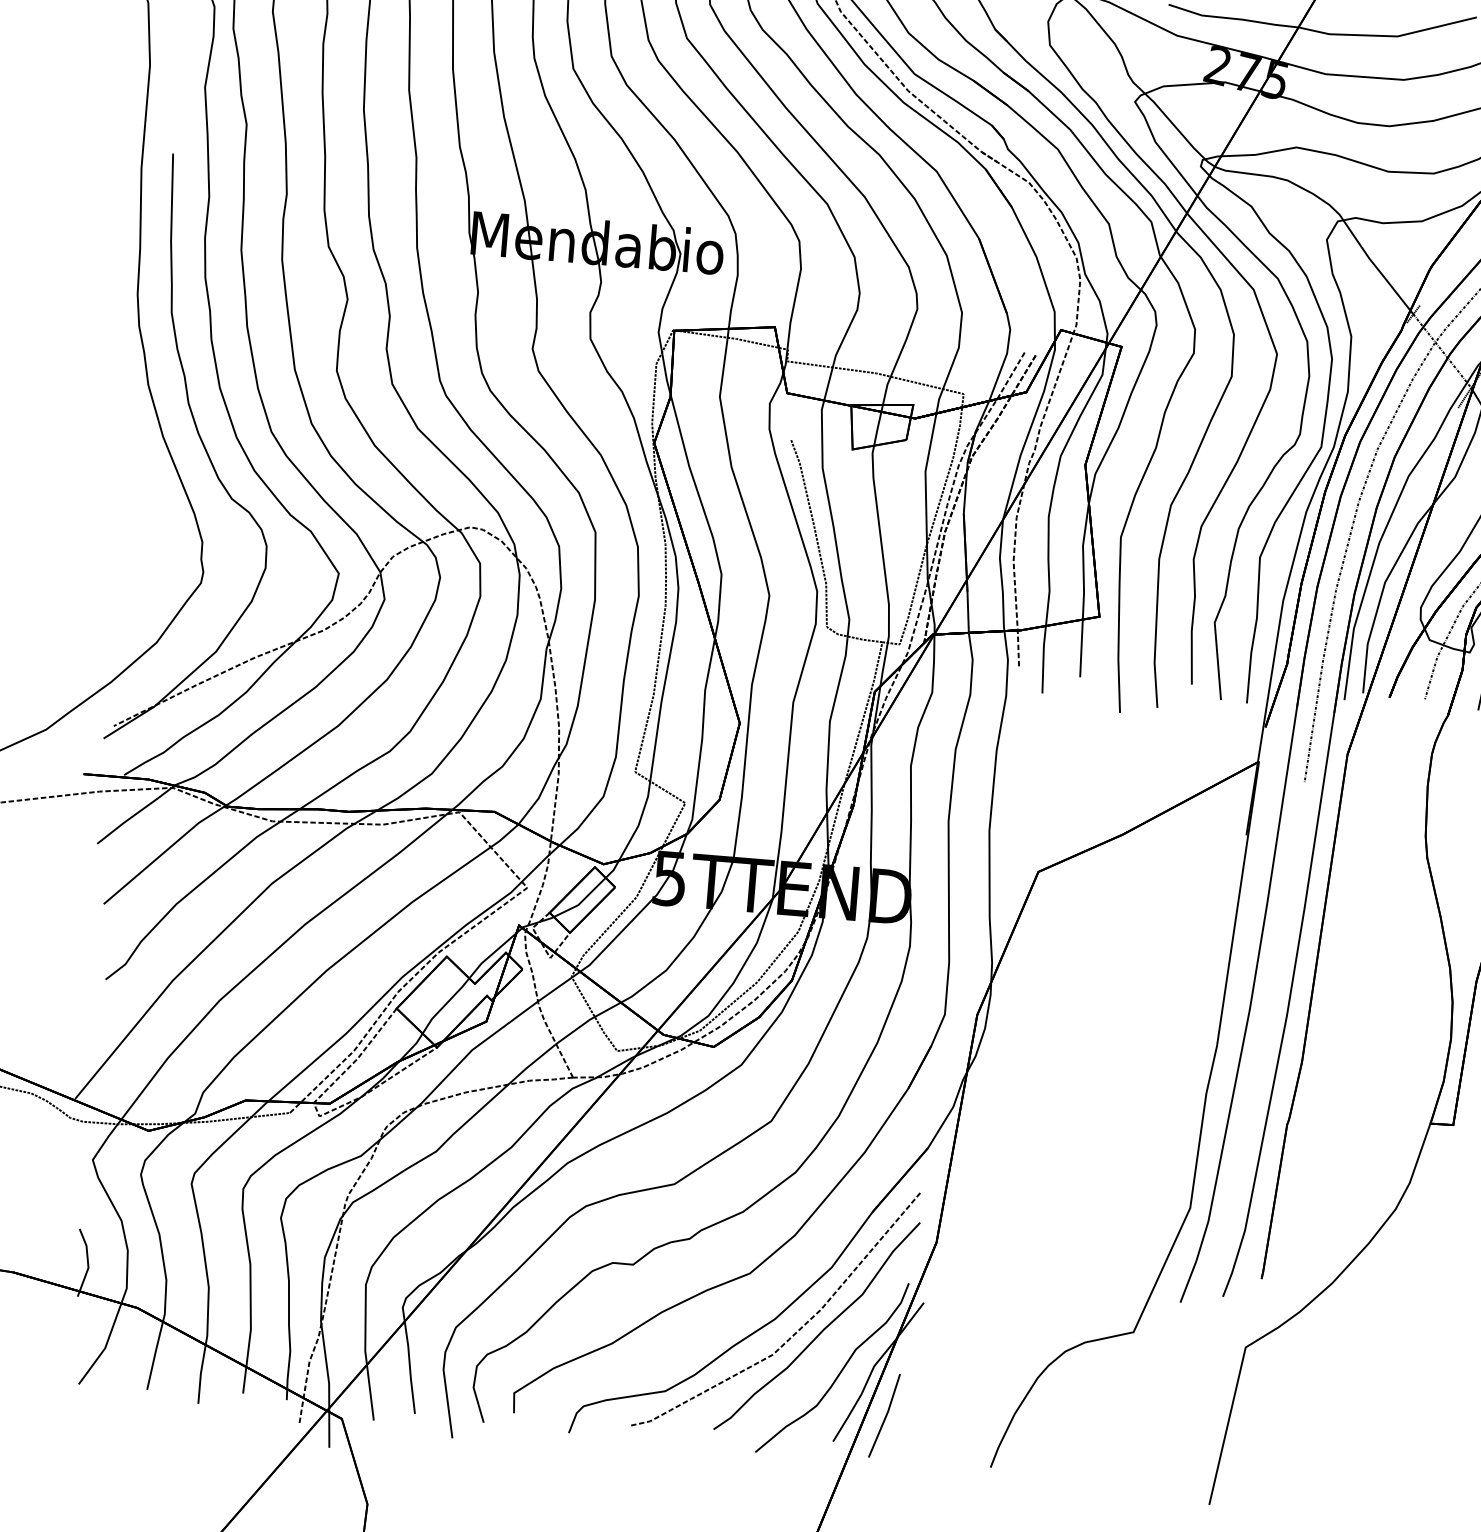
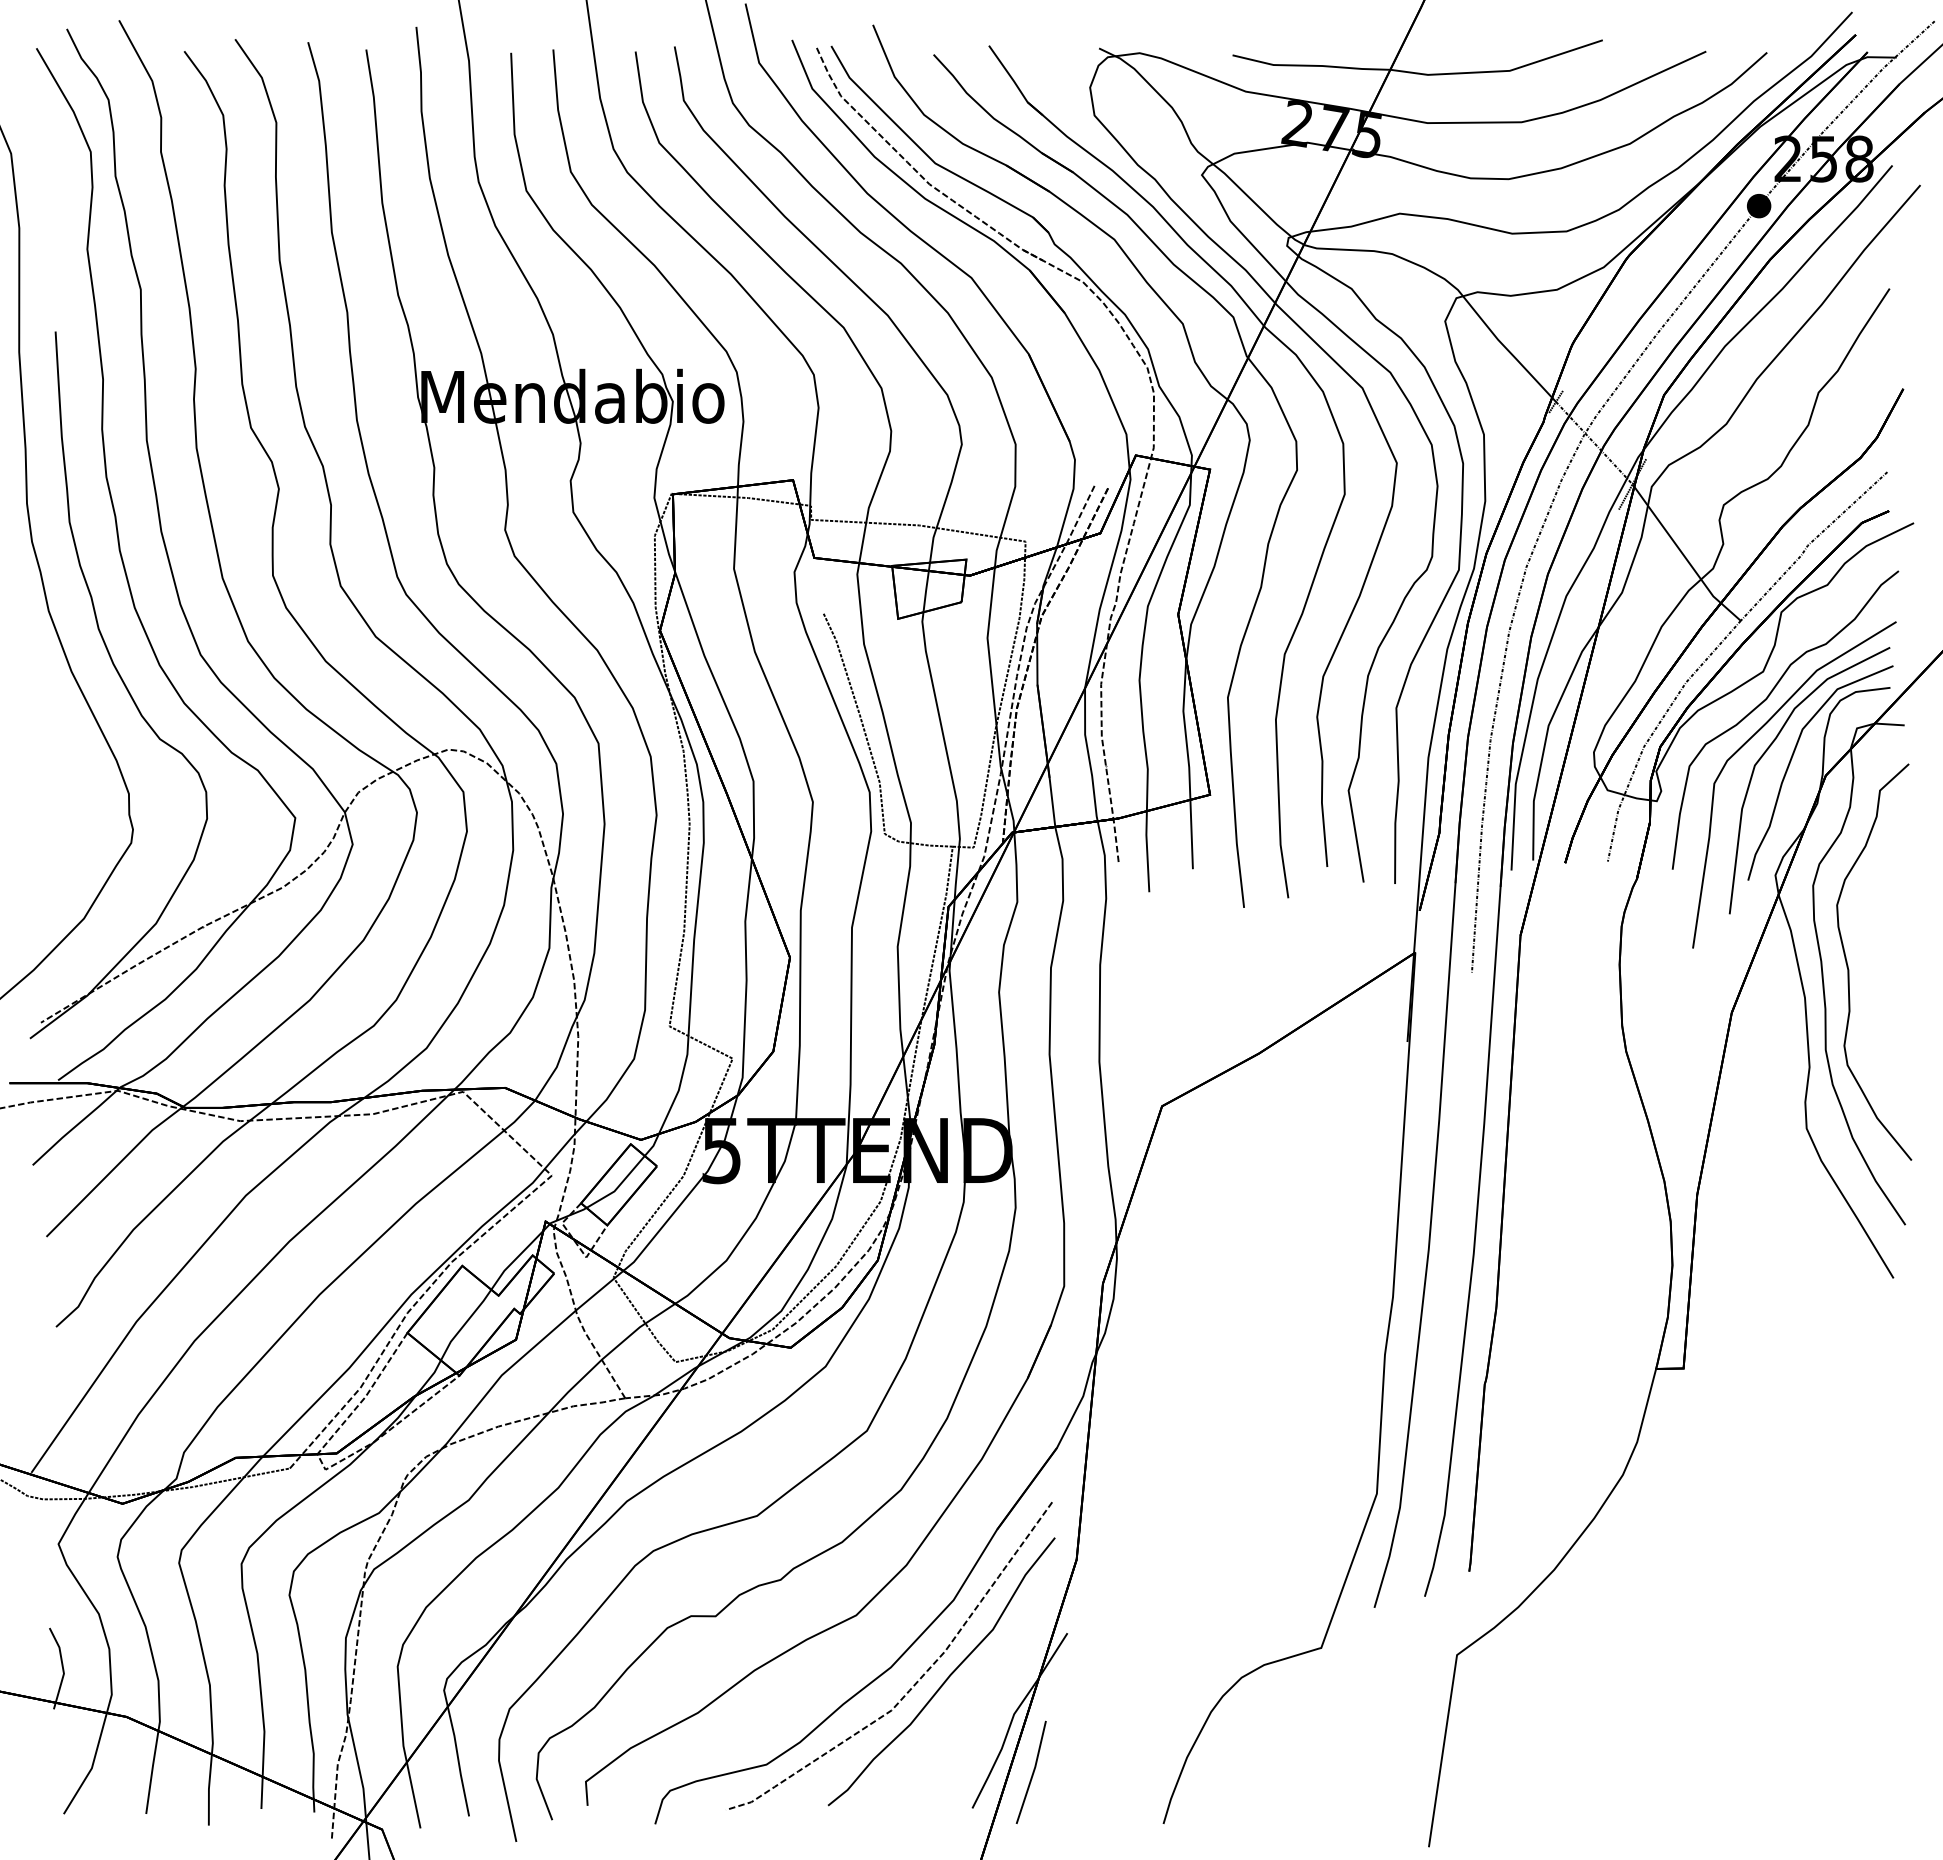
curve: (839, 1372) -> (973, 1724), removed

